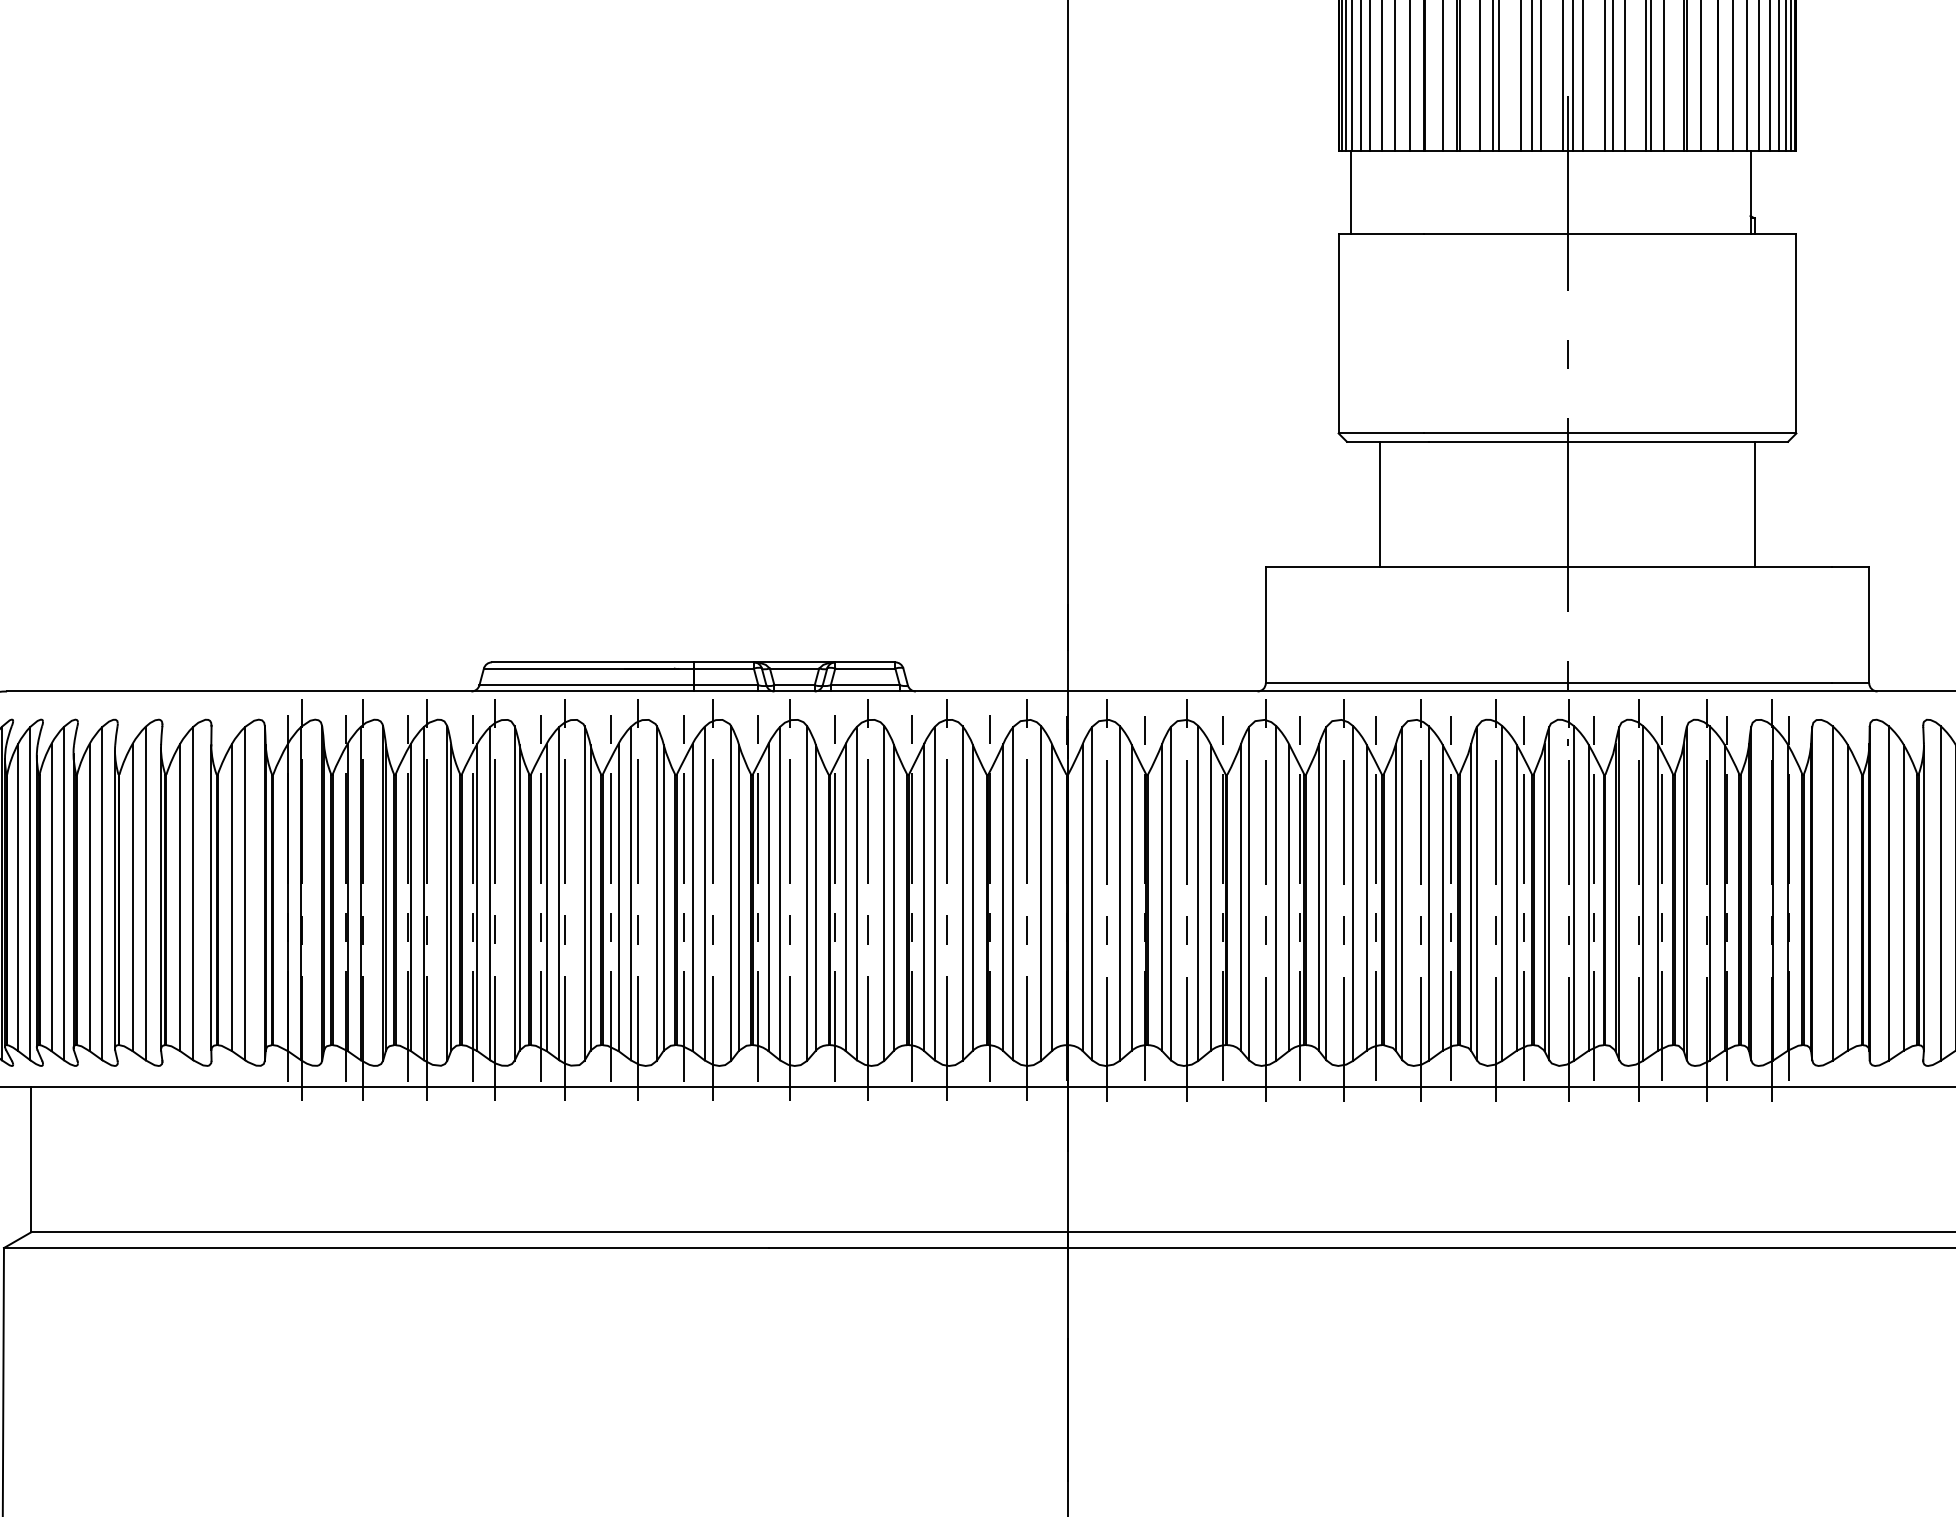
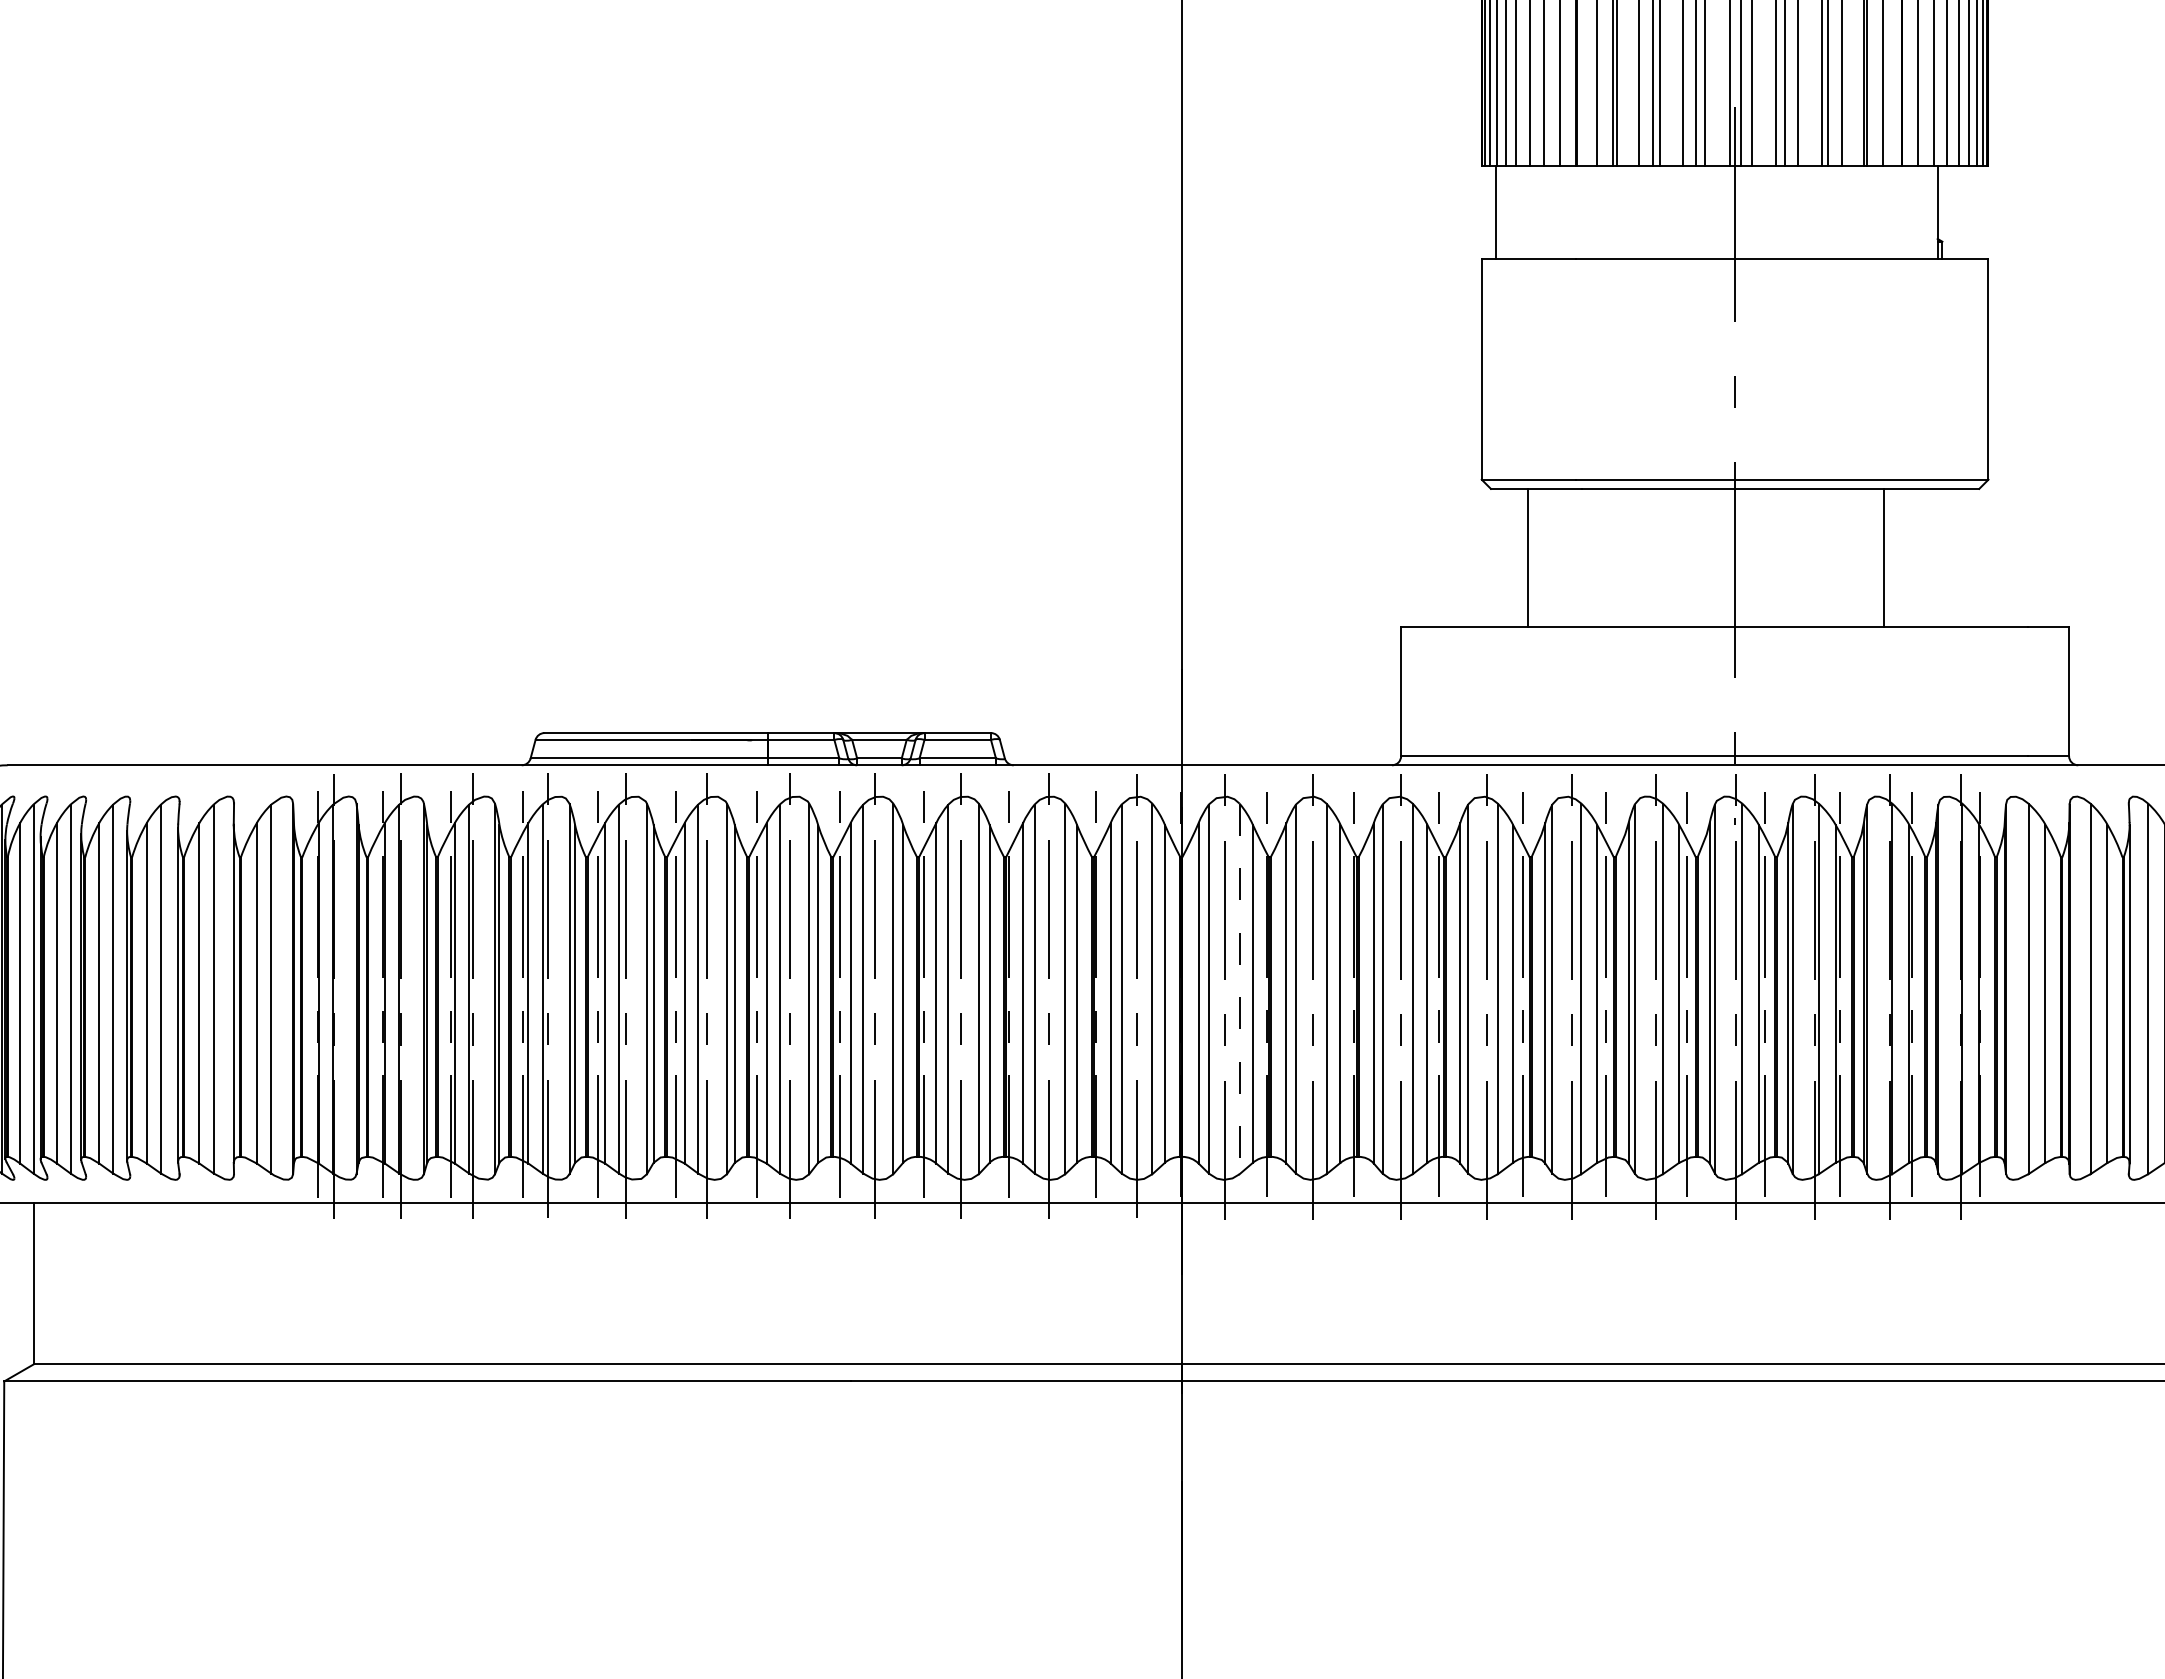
line: (1754, 503) -> (1883, 557), moved
line: (1119, 893) -> (1239, 988), solid -> dashed

